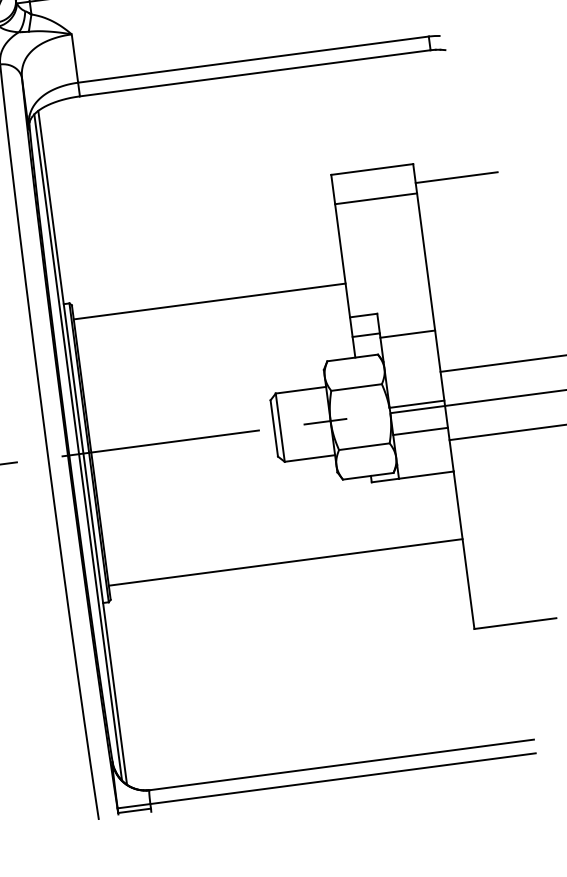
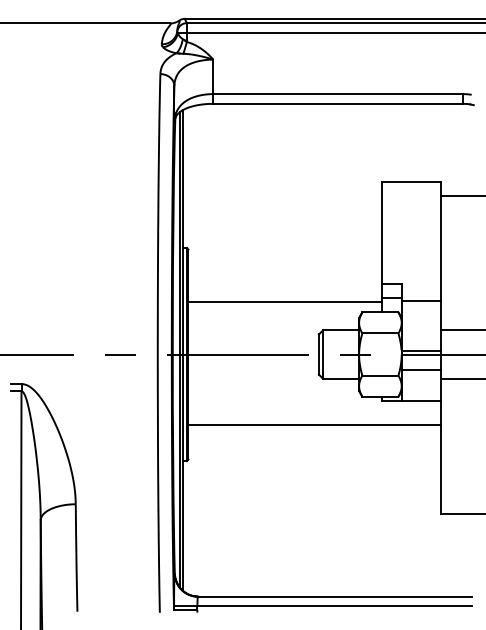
line: (376, 198) -> (411, 202), removed
line: (209, 301) -> (285, 301), moved
line: (285, 562) -> (314, 424), moved

